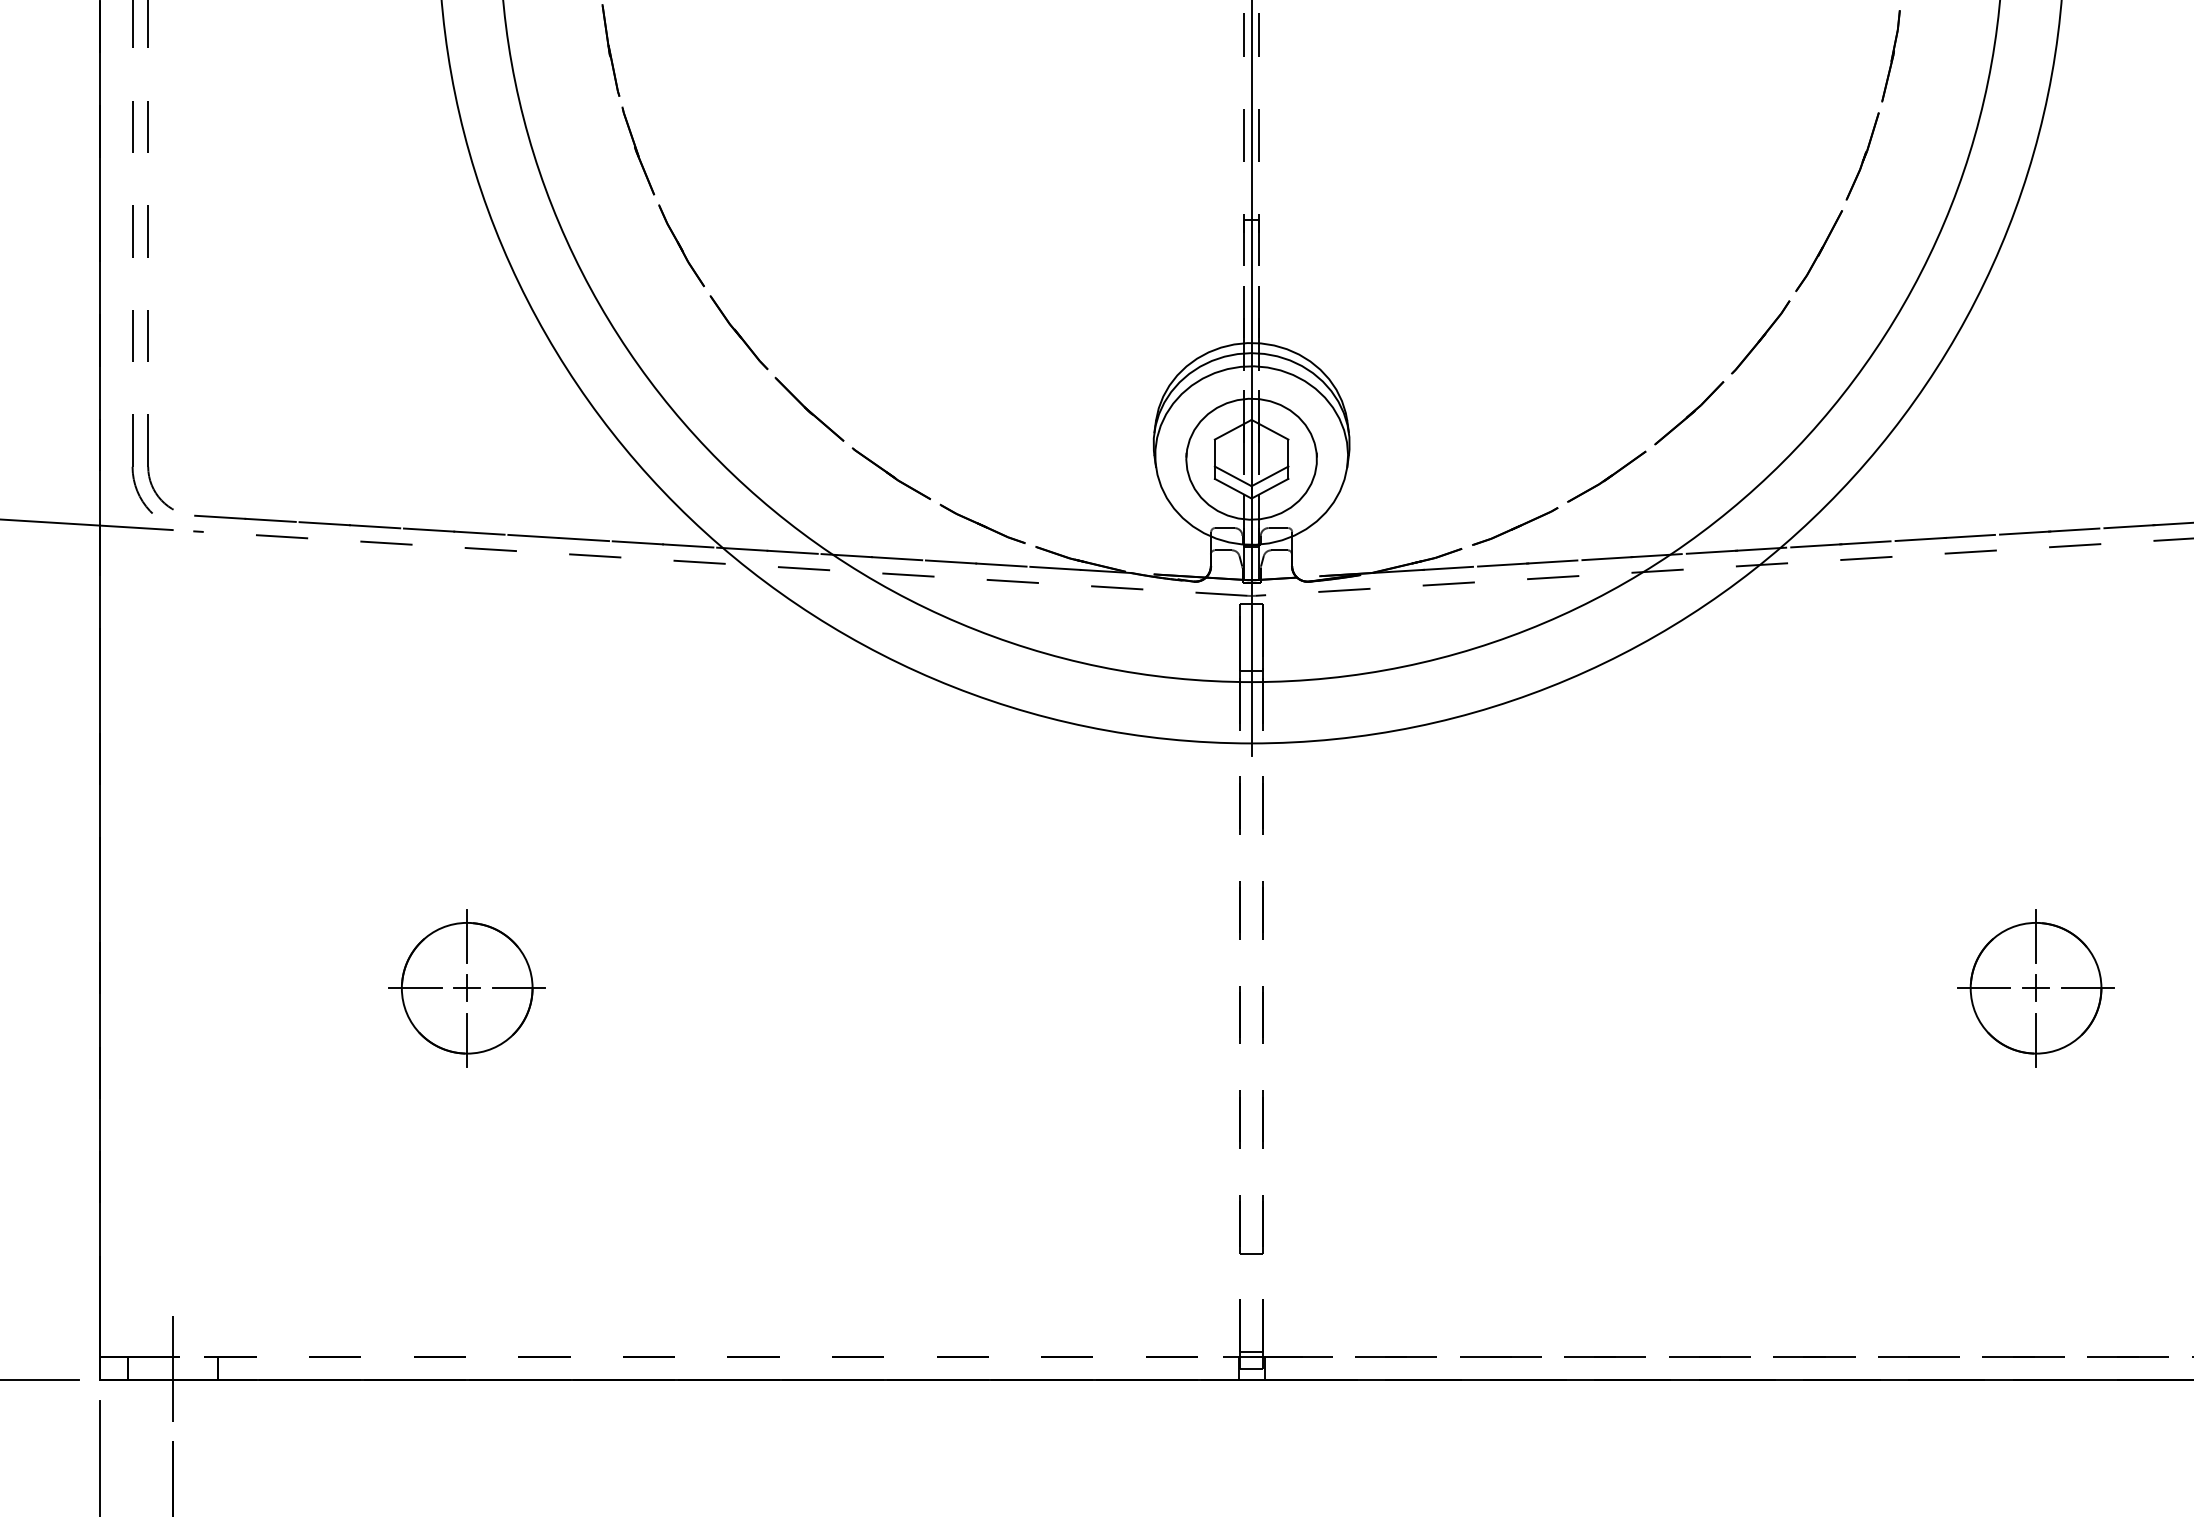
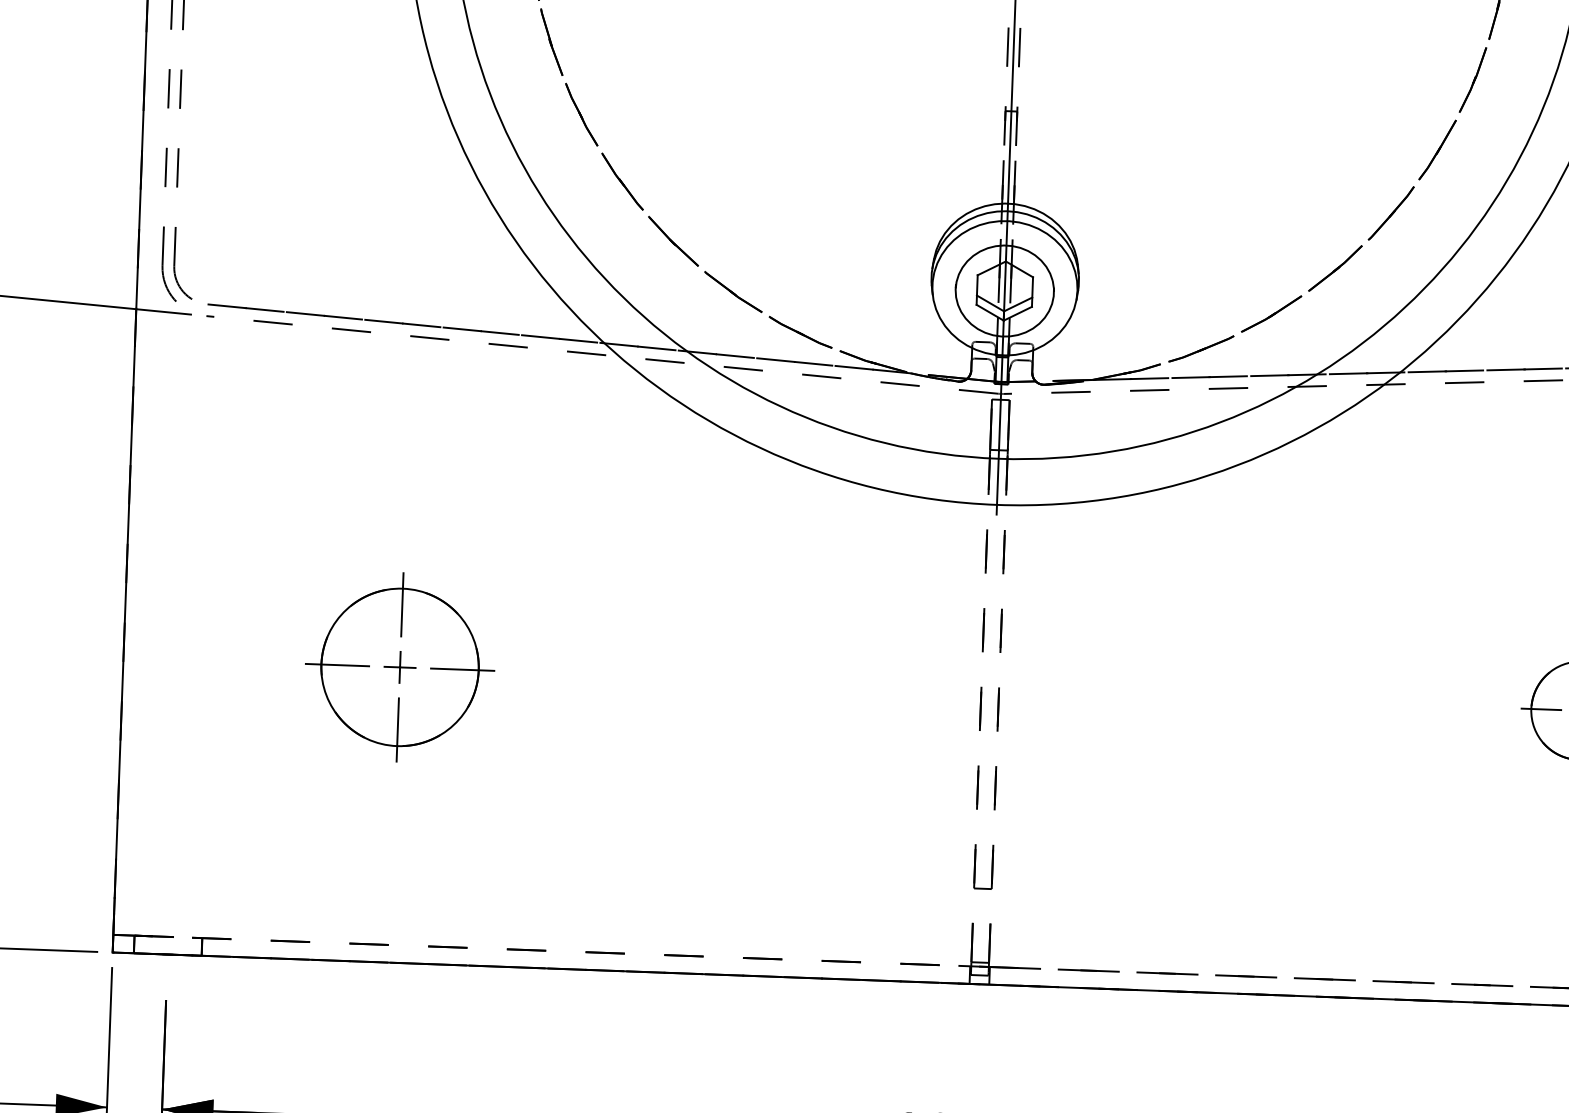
part: (466, 988) -> (399, 667), size x1.6
line: (173, 1368) -> (168, 945), removed

